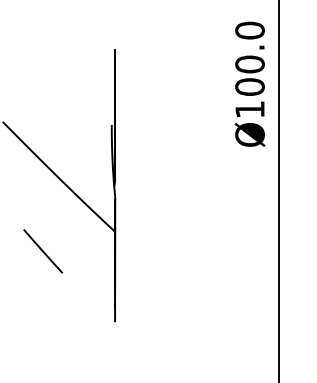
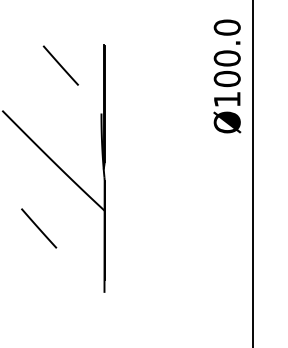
line: (66, 72) -> (60, 65), added

